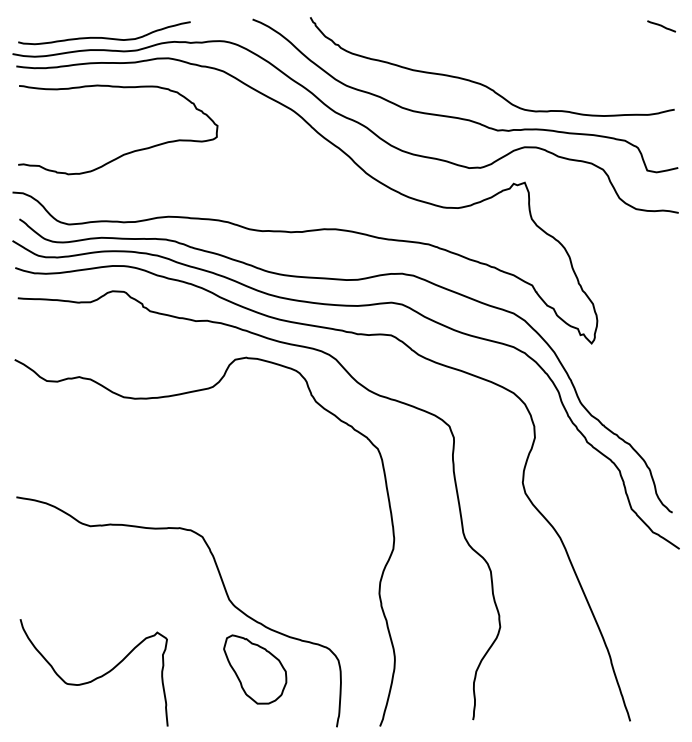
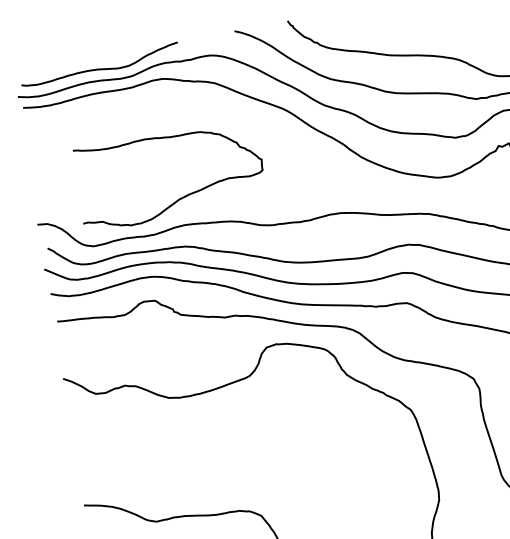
curve: (127, 152) -> (182, 196), moved

